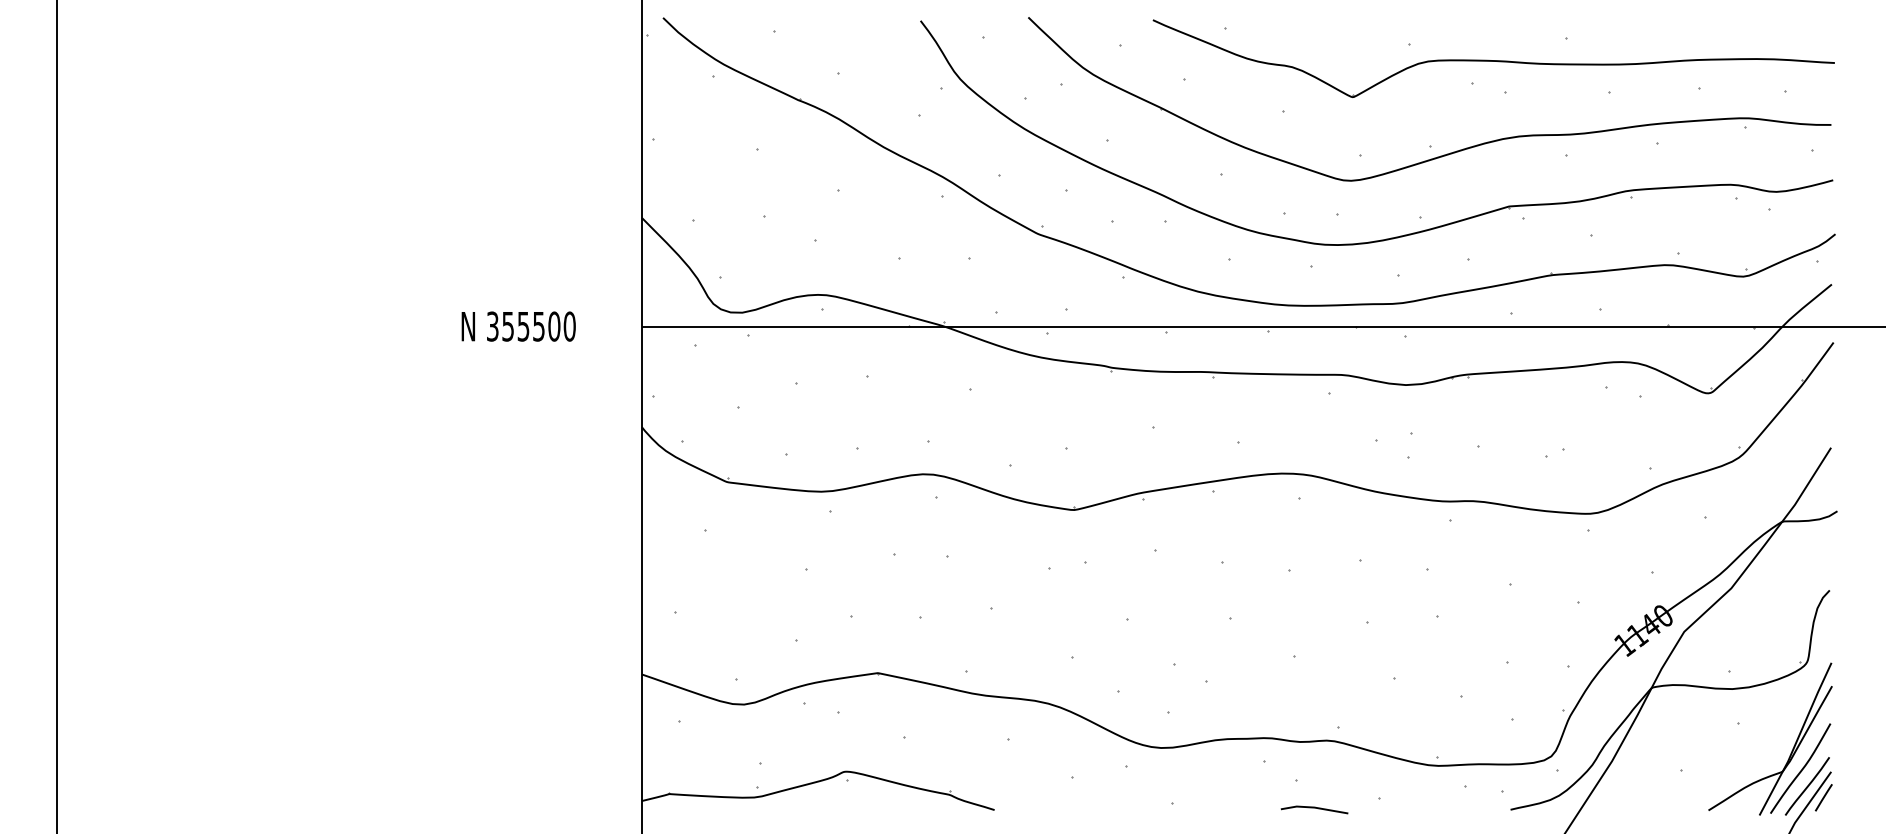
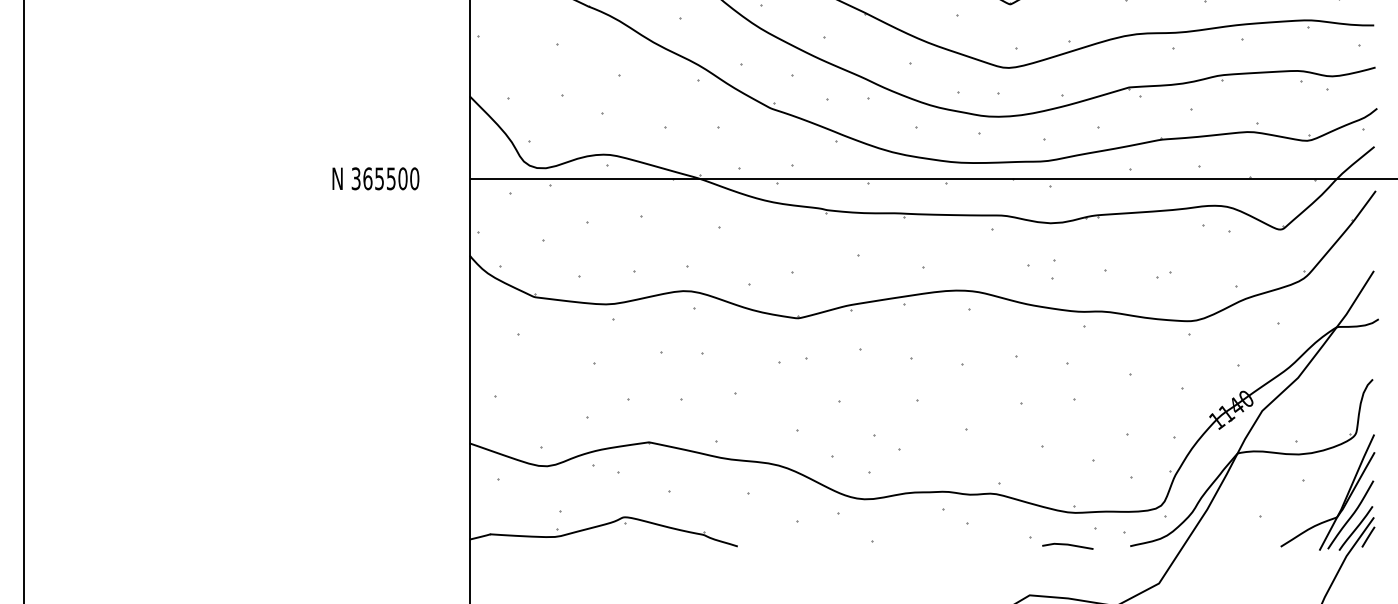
text: (508, 326) -> (368, 178), 355500 -> 365500
line: (1314, 808) -> (1067, 545), moved

